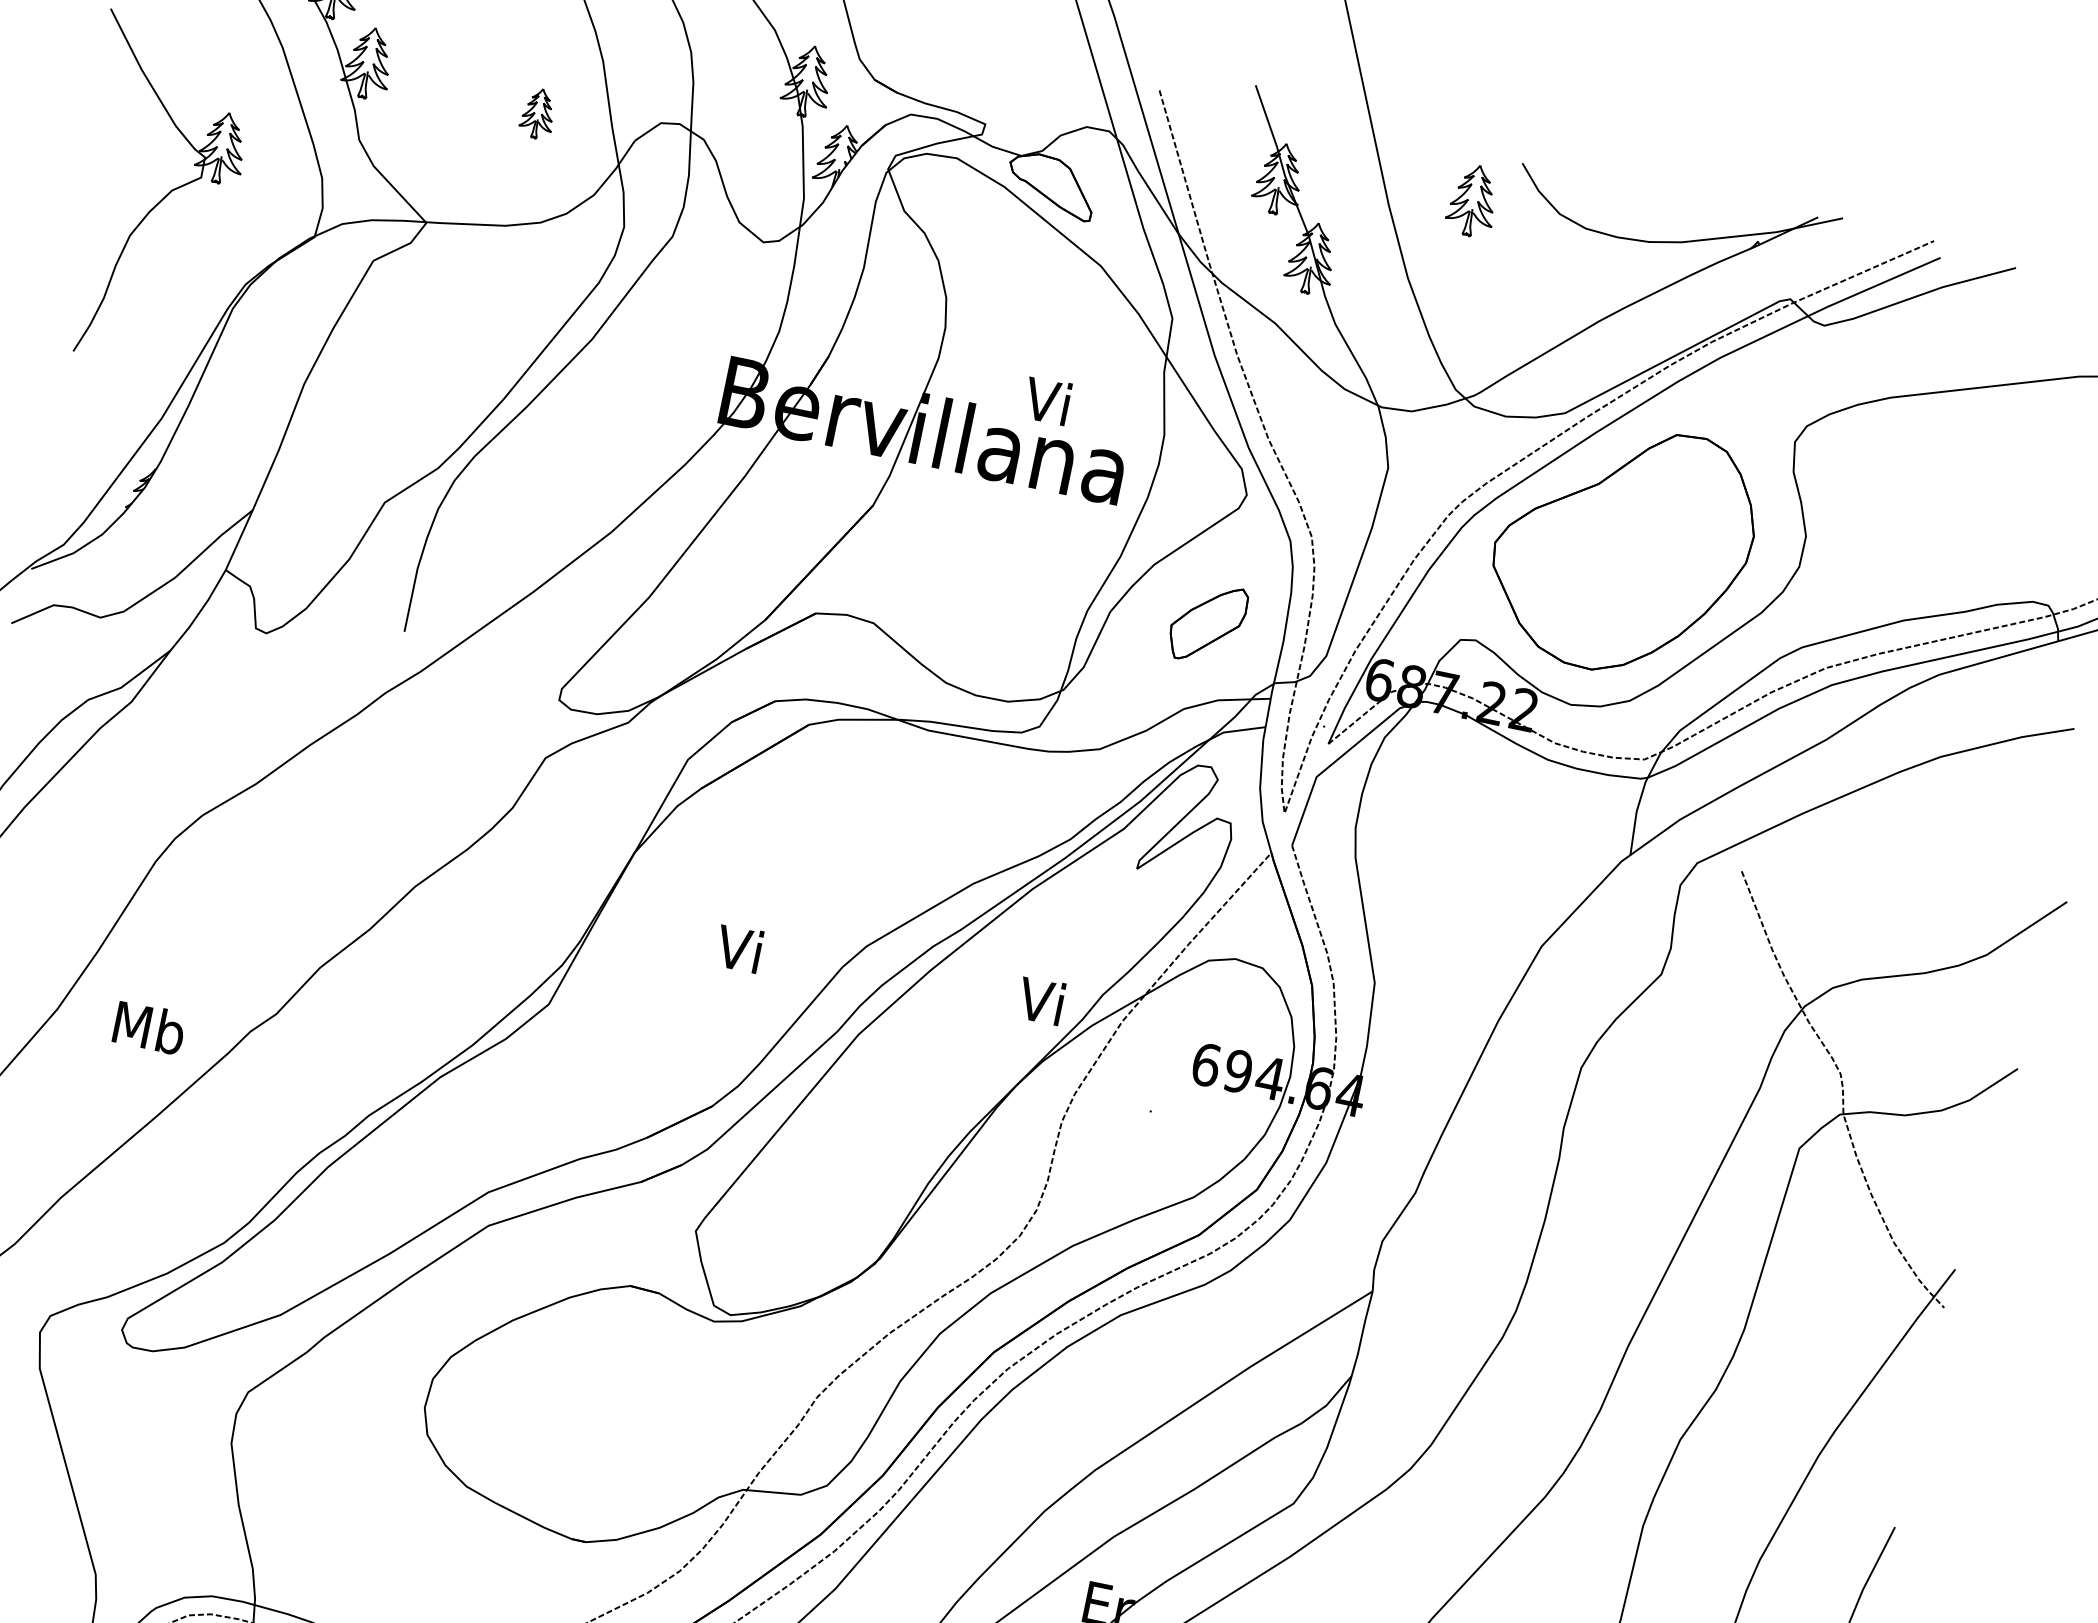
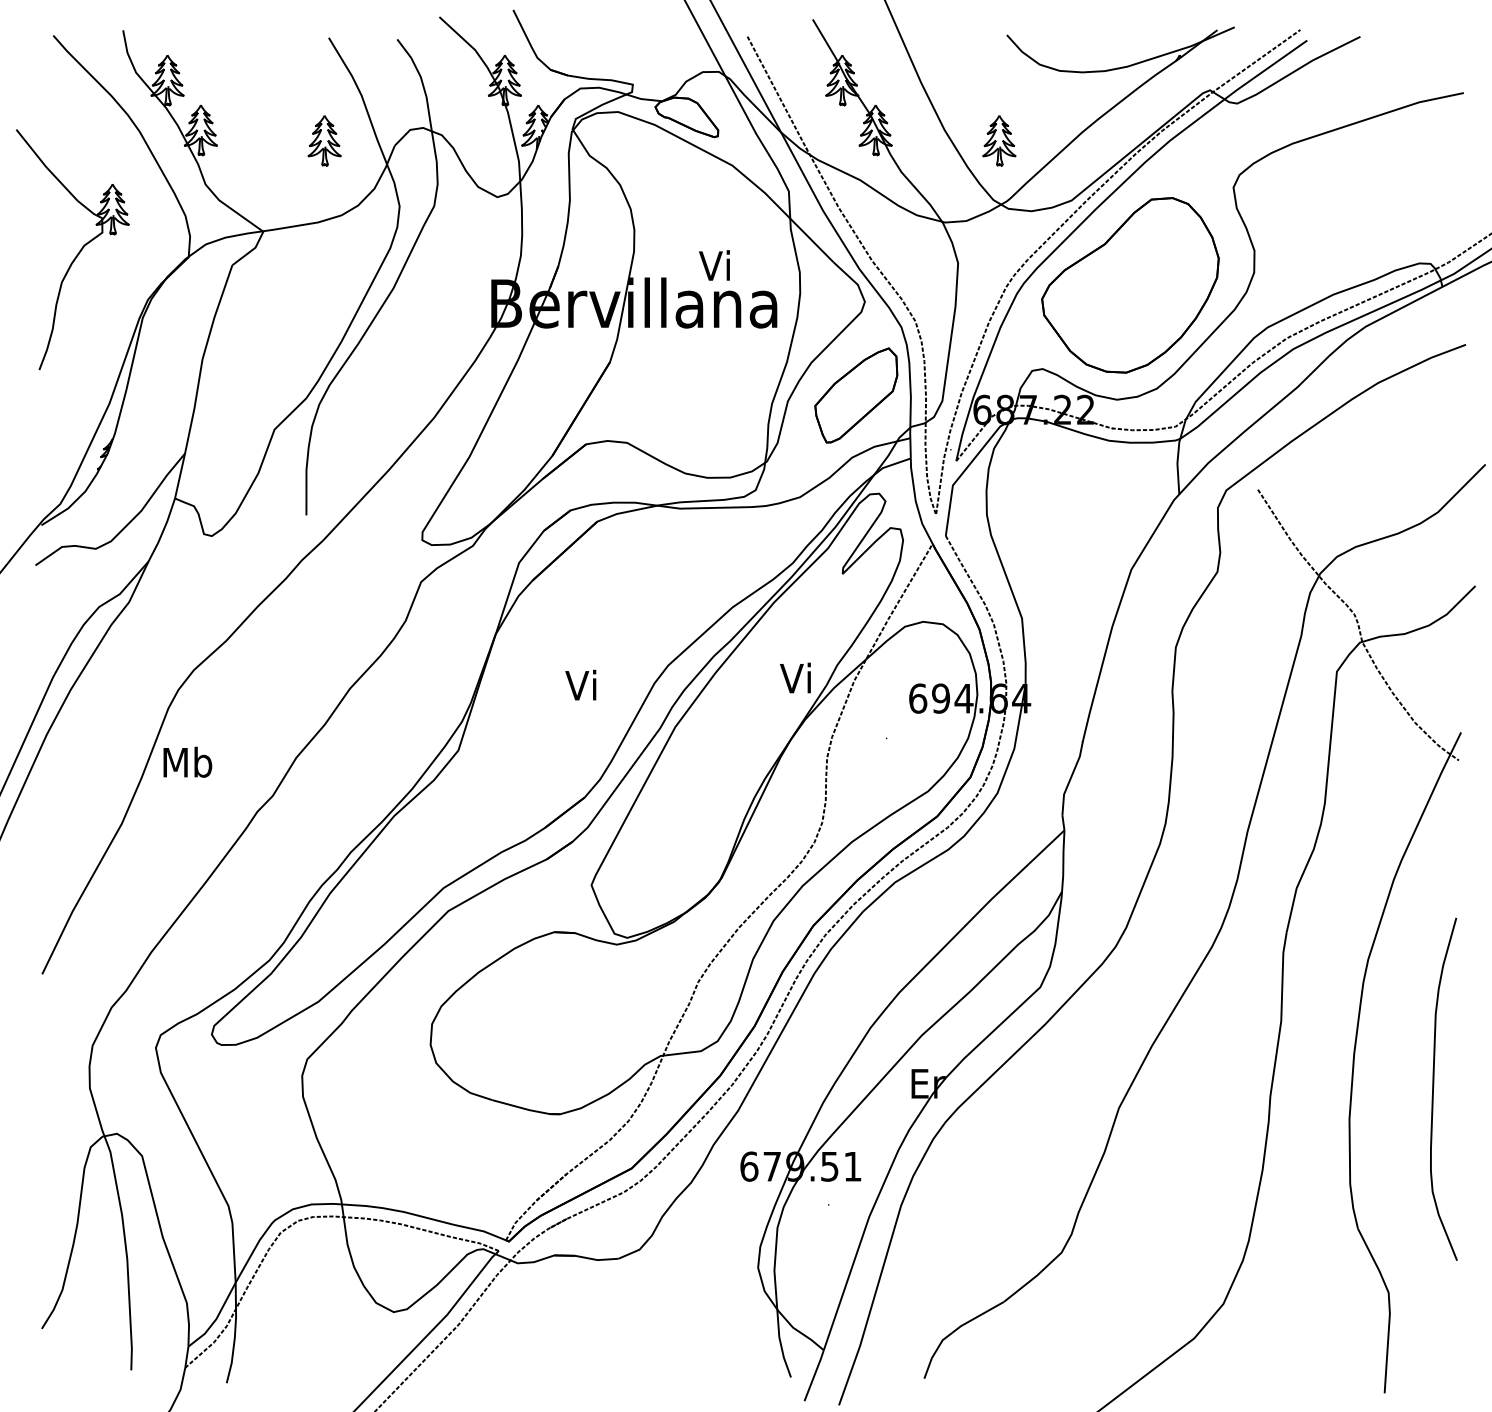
part: (538, 113) -> (324, 140), size x1.43
part: (1473, 200) -> (999, 140), moved
part: (1207, 623) -> (856, 395), size x1.67
text: (149, 1026) -> (187, 761), moved

